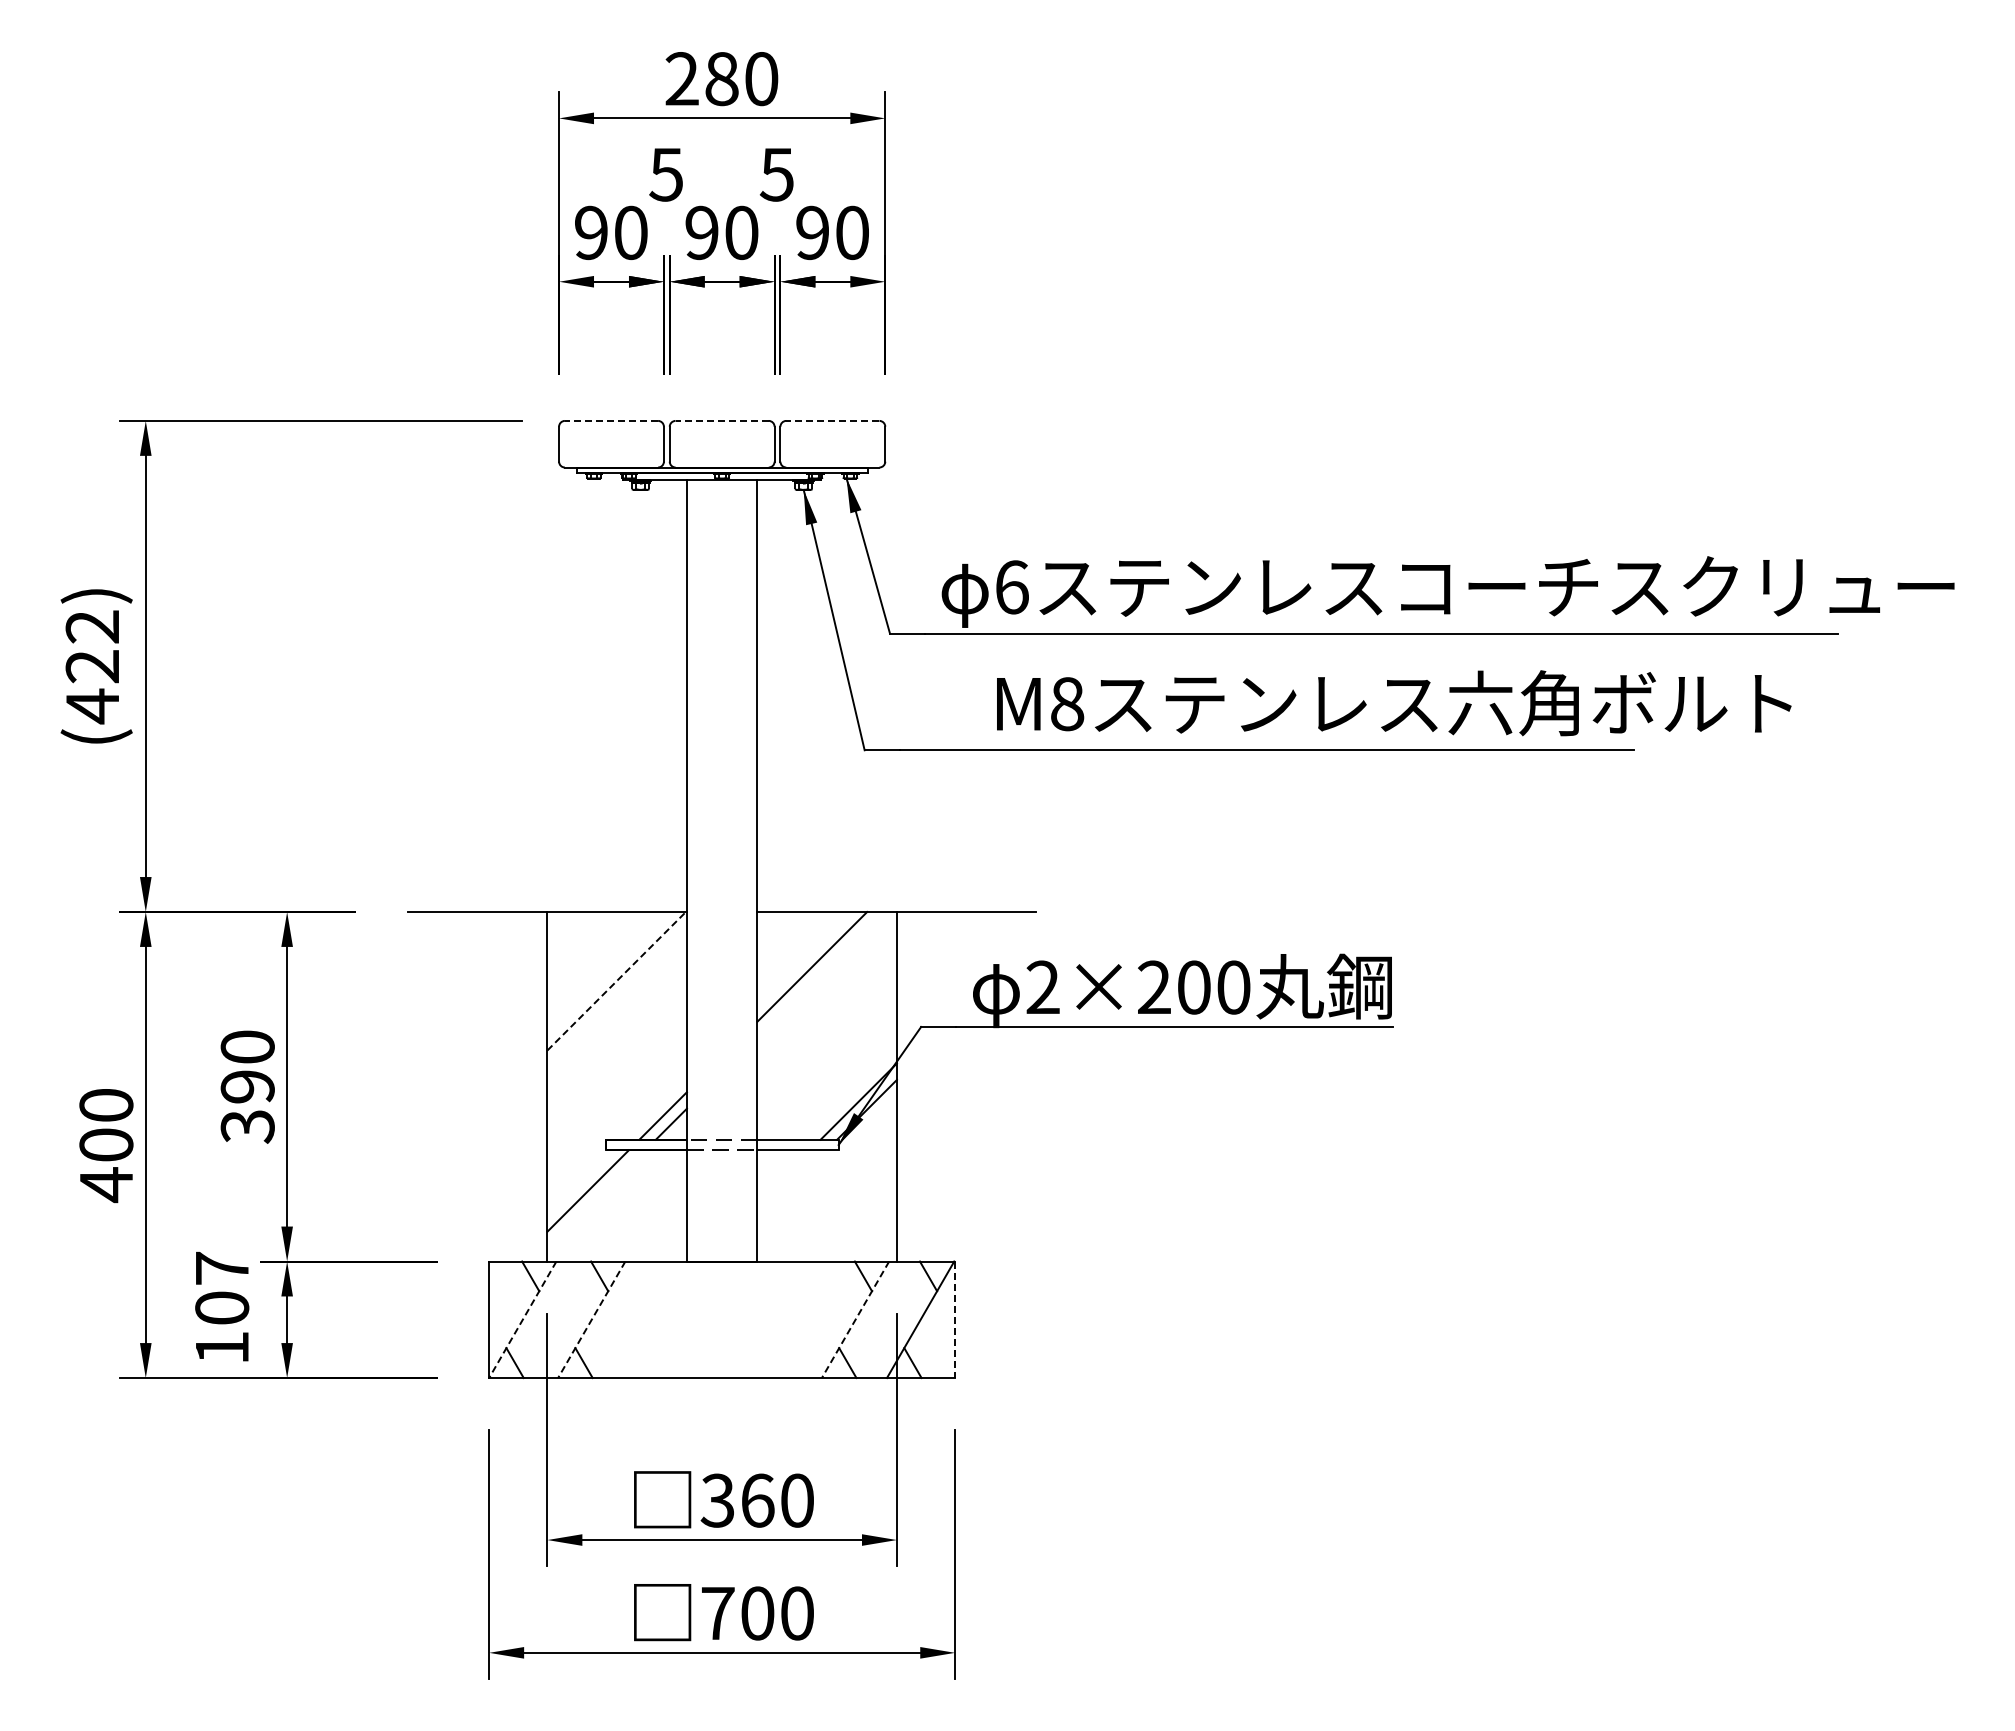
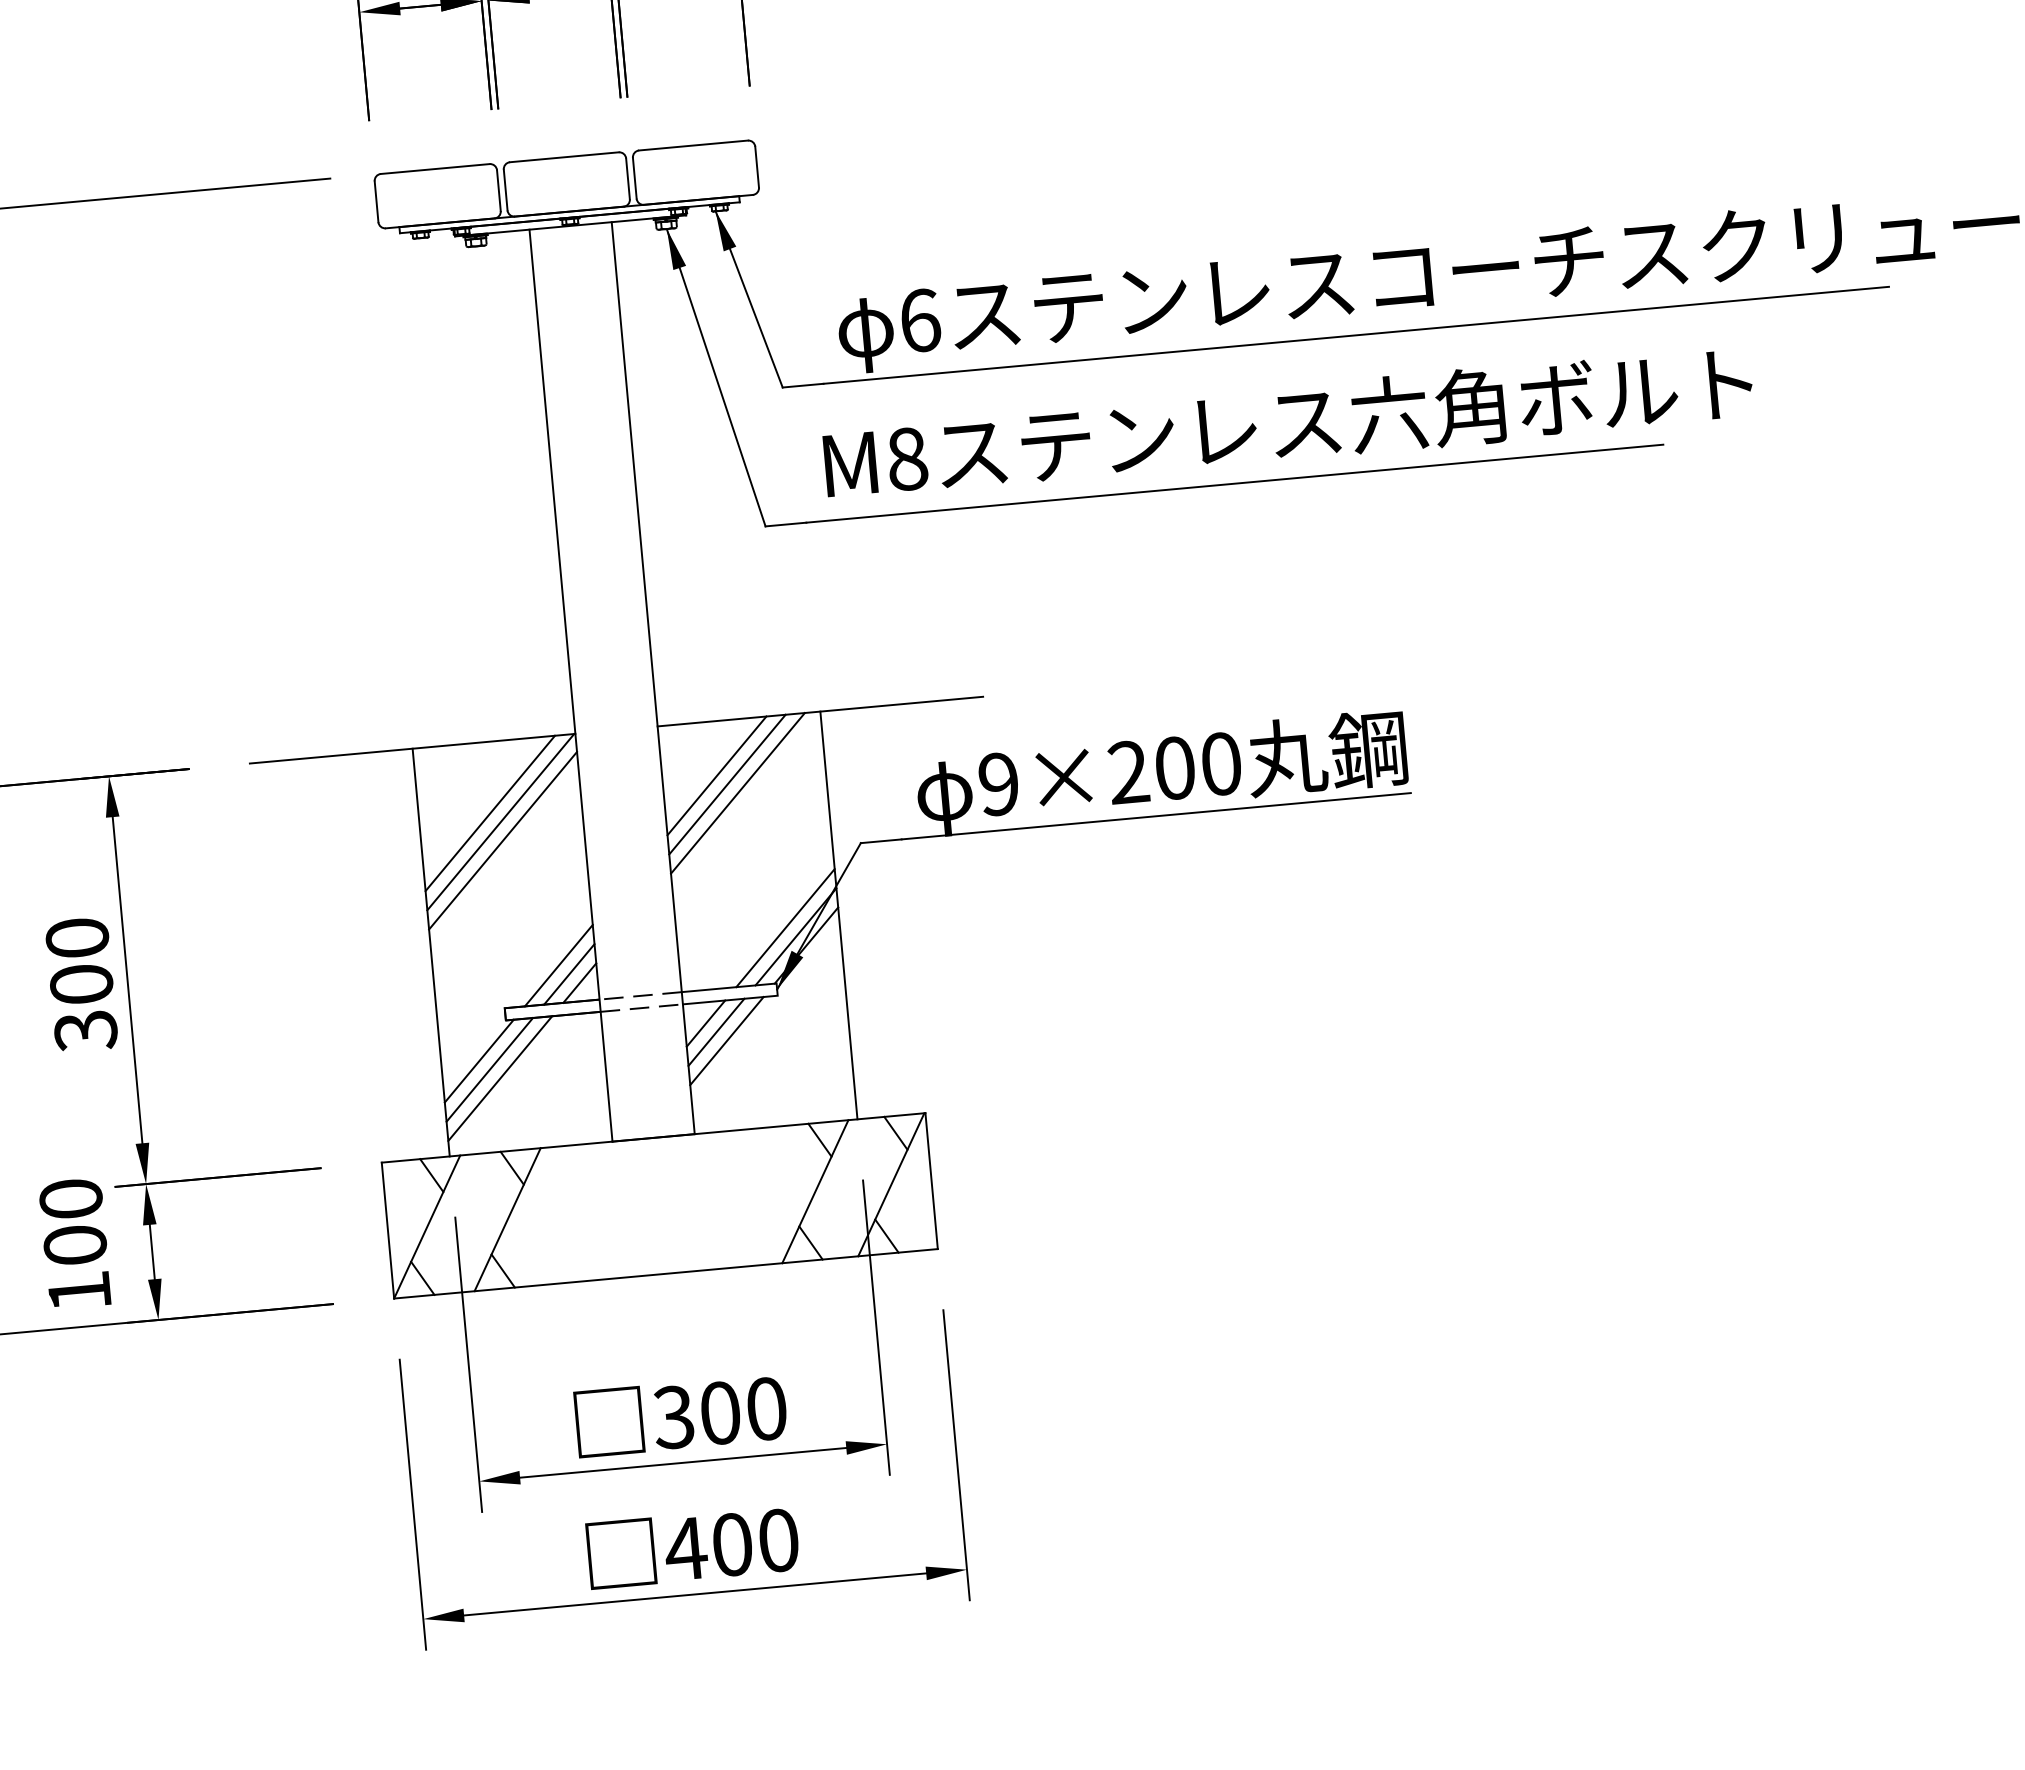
line: (611, 420) -> (435, 168), dashed -> solid
line: (722, 420) -> (564, 156), dashed -> solid
line: (832, 420) -> (693, 145), dashed -> solid
text: (1394, 703) -> (1288, 423), moved
line: (803, 958) -> (716, 775), added
line: (608, 972) -> (490, 812), added
line: (820, 974) -> (737, 792), added
line: (616, 981) -> (500, 822), dashed -> solid
text: (1042, 987) -> (998, 784), 2×200 -> 9×200
line: (616, 996) -> (502, 839), added
text: (247, 1086) -> (81, 984), 390 -> 300
line: (850, 1092) -> (785, 927), added
line: (654, 1107) -> (558, 965), added
line: (775, 1168) -> (705, 1023), added
line: (783, 1176) -> (716, 1032), added
line: (579, 1182) -> (478, 1060), added
line: (791, 1184) -> (726, 1040), added
line: (596, 1199) -> (500, 1078), added
text: (222, 1267) -> (71, 1197), 107 -> 100
line: (522, 1320) -> (426, 1227), dashed -> solid
line: (591, 1320) -> (507, 1220), dashed -> solid
line: (855, 1320) -> (815, 1192), dashed -> solid
line: (955, 1320) -> (932, 1181), dashed -> solid
text: (757, 1500) -> (720, 1412), 360 -> 300
text: (717, 1613) -> (685, 1549), 700 -> 400

